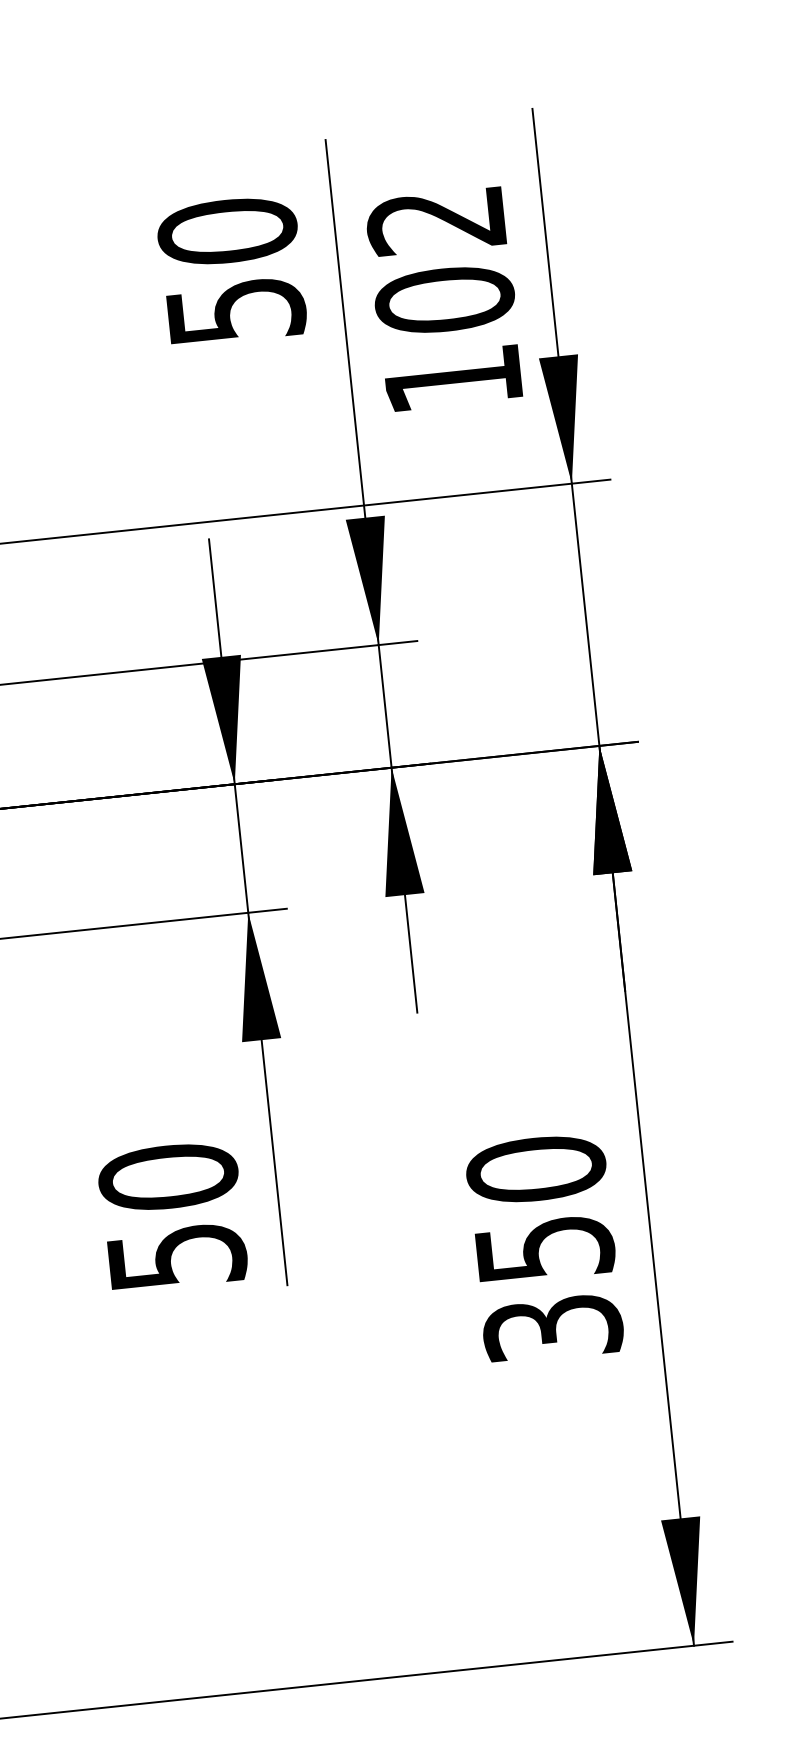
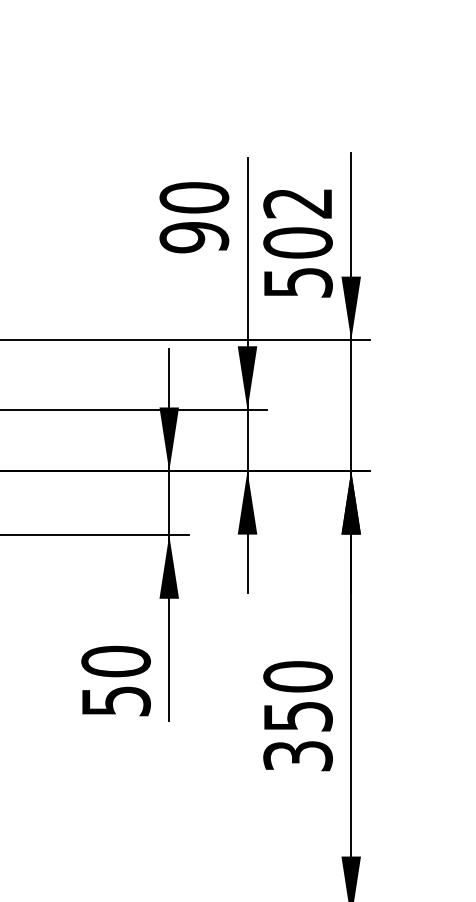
text: (236, 310) -> (194, 237), 50 -> 90
text: (454, 379) -> (298, 282), 102 -> 502

